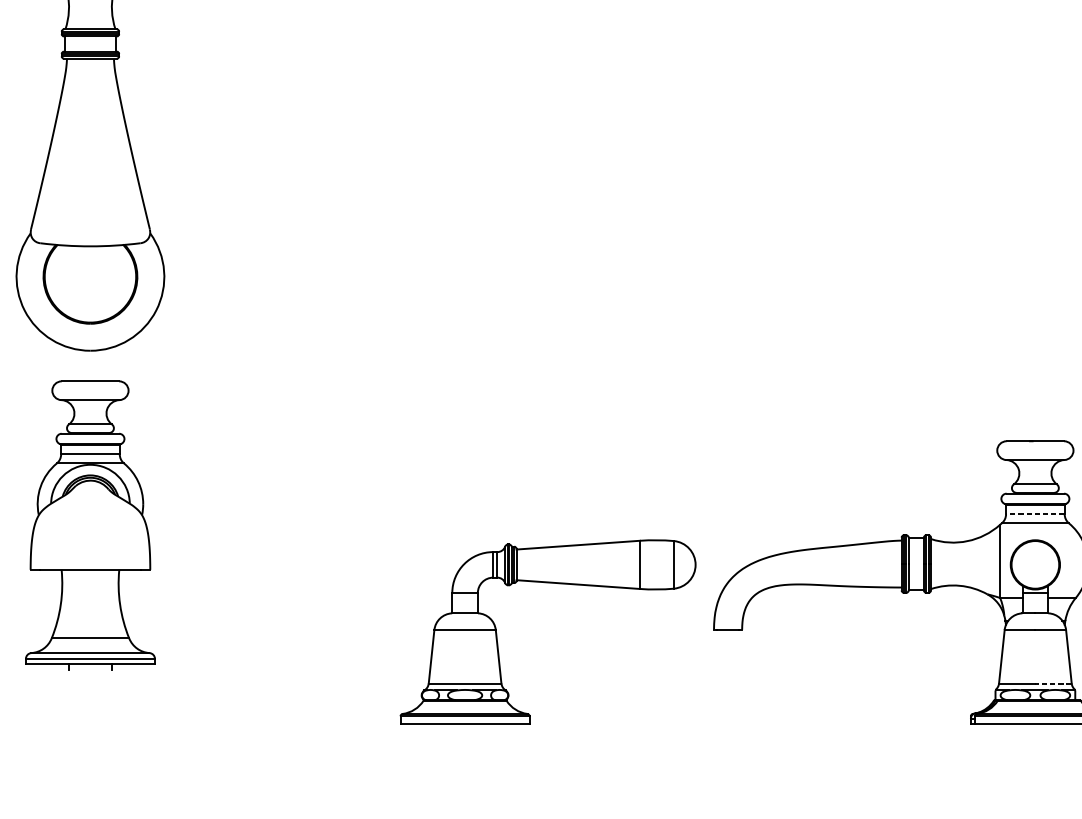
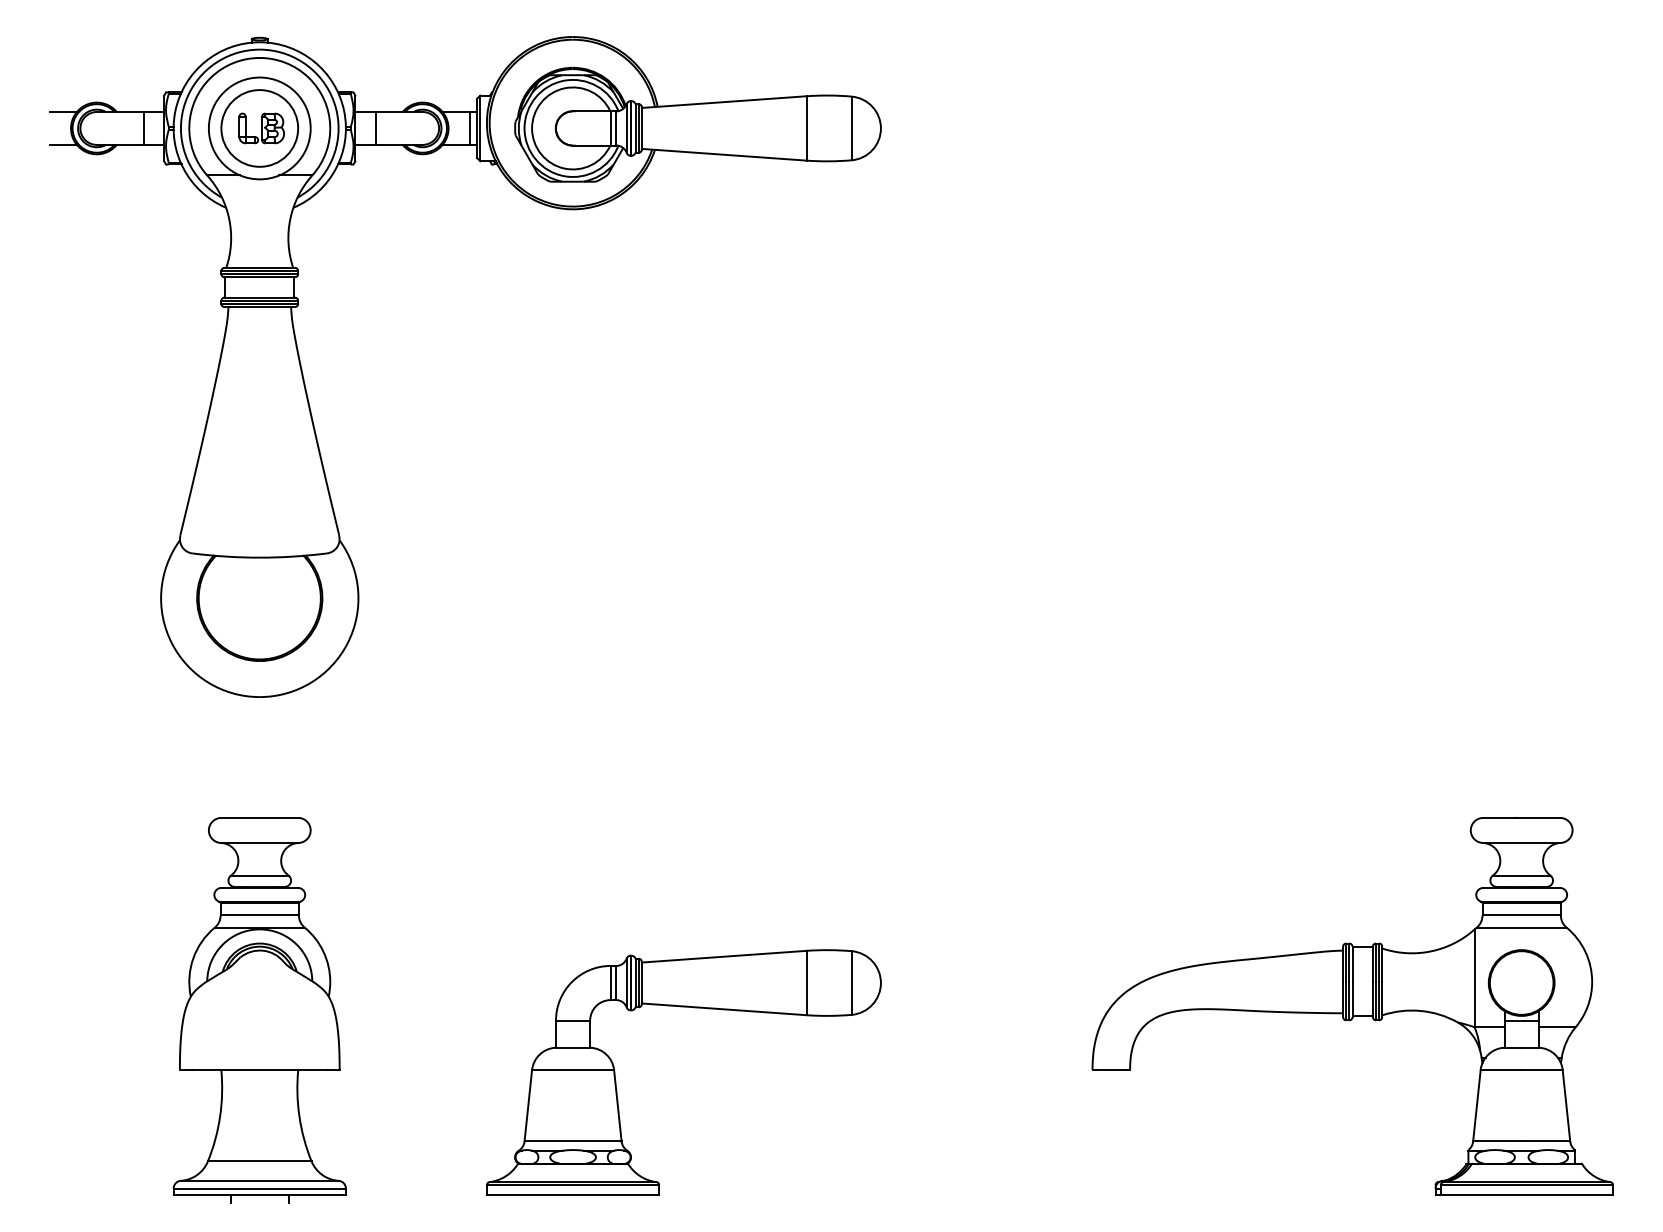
line: (1035, 514) -> (1521, 915), dashed -> solid
part: (90, 525) -> (259, 1010), moved
part: (555, 583) -> (693, 1008), moved
line: (1053, 683) -> (1545, 1141), dashed -> solid

